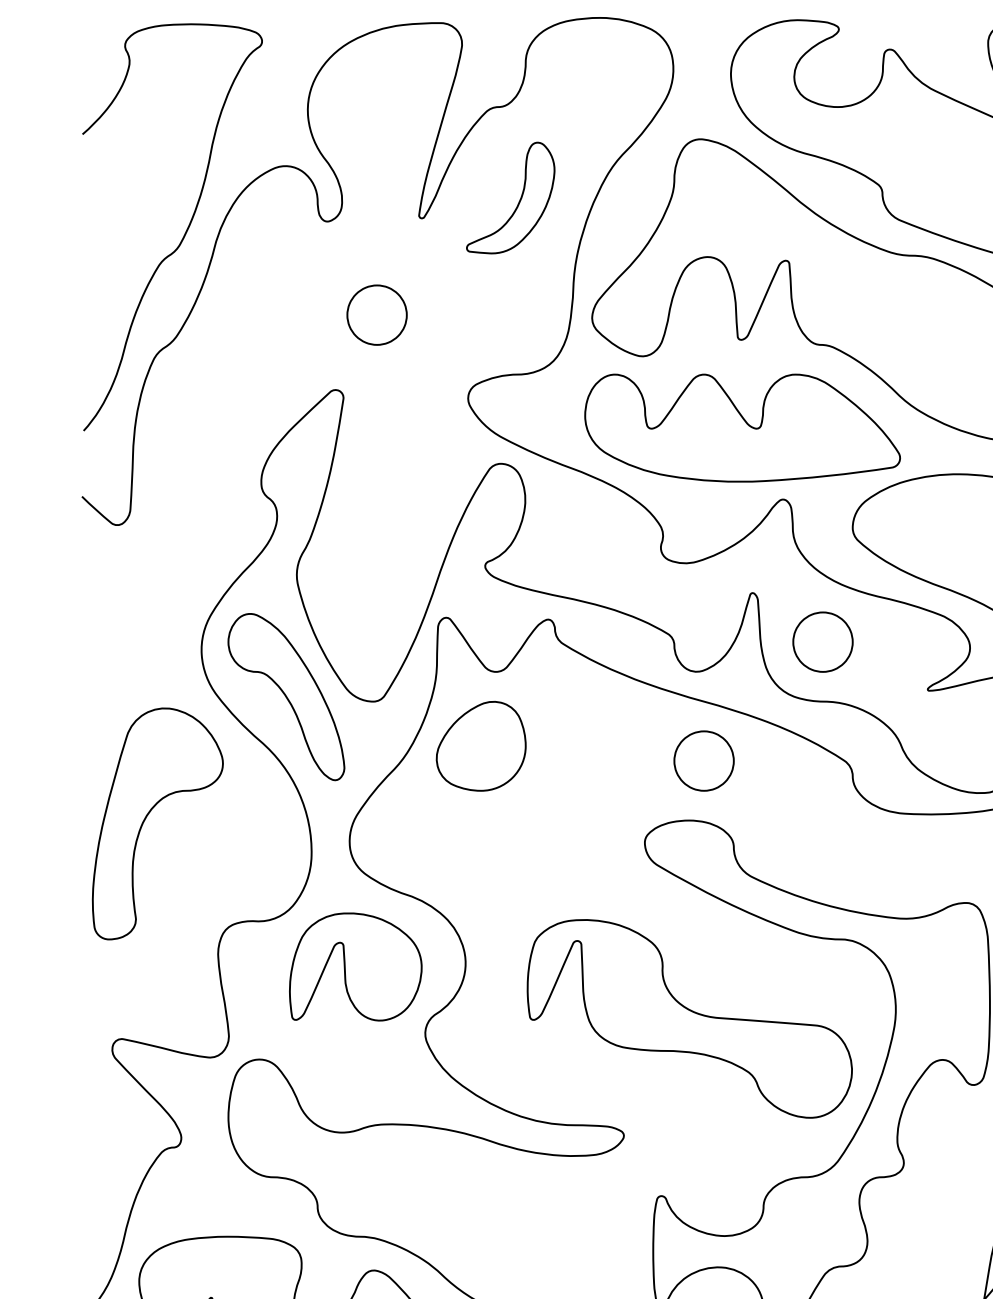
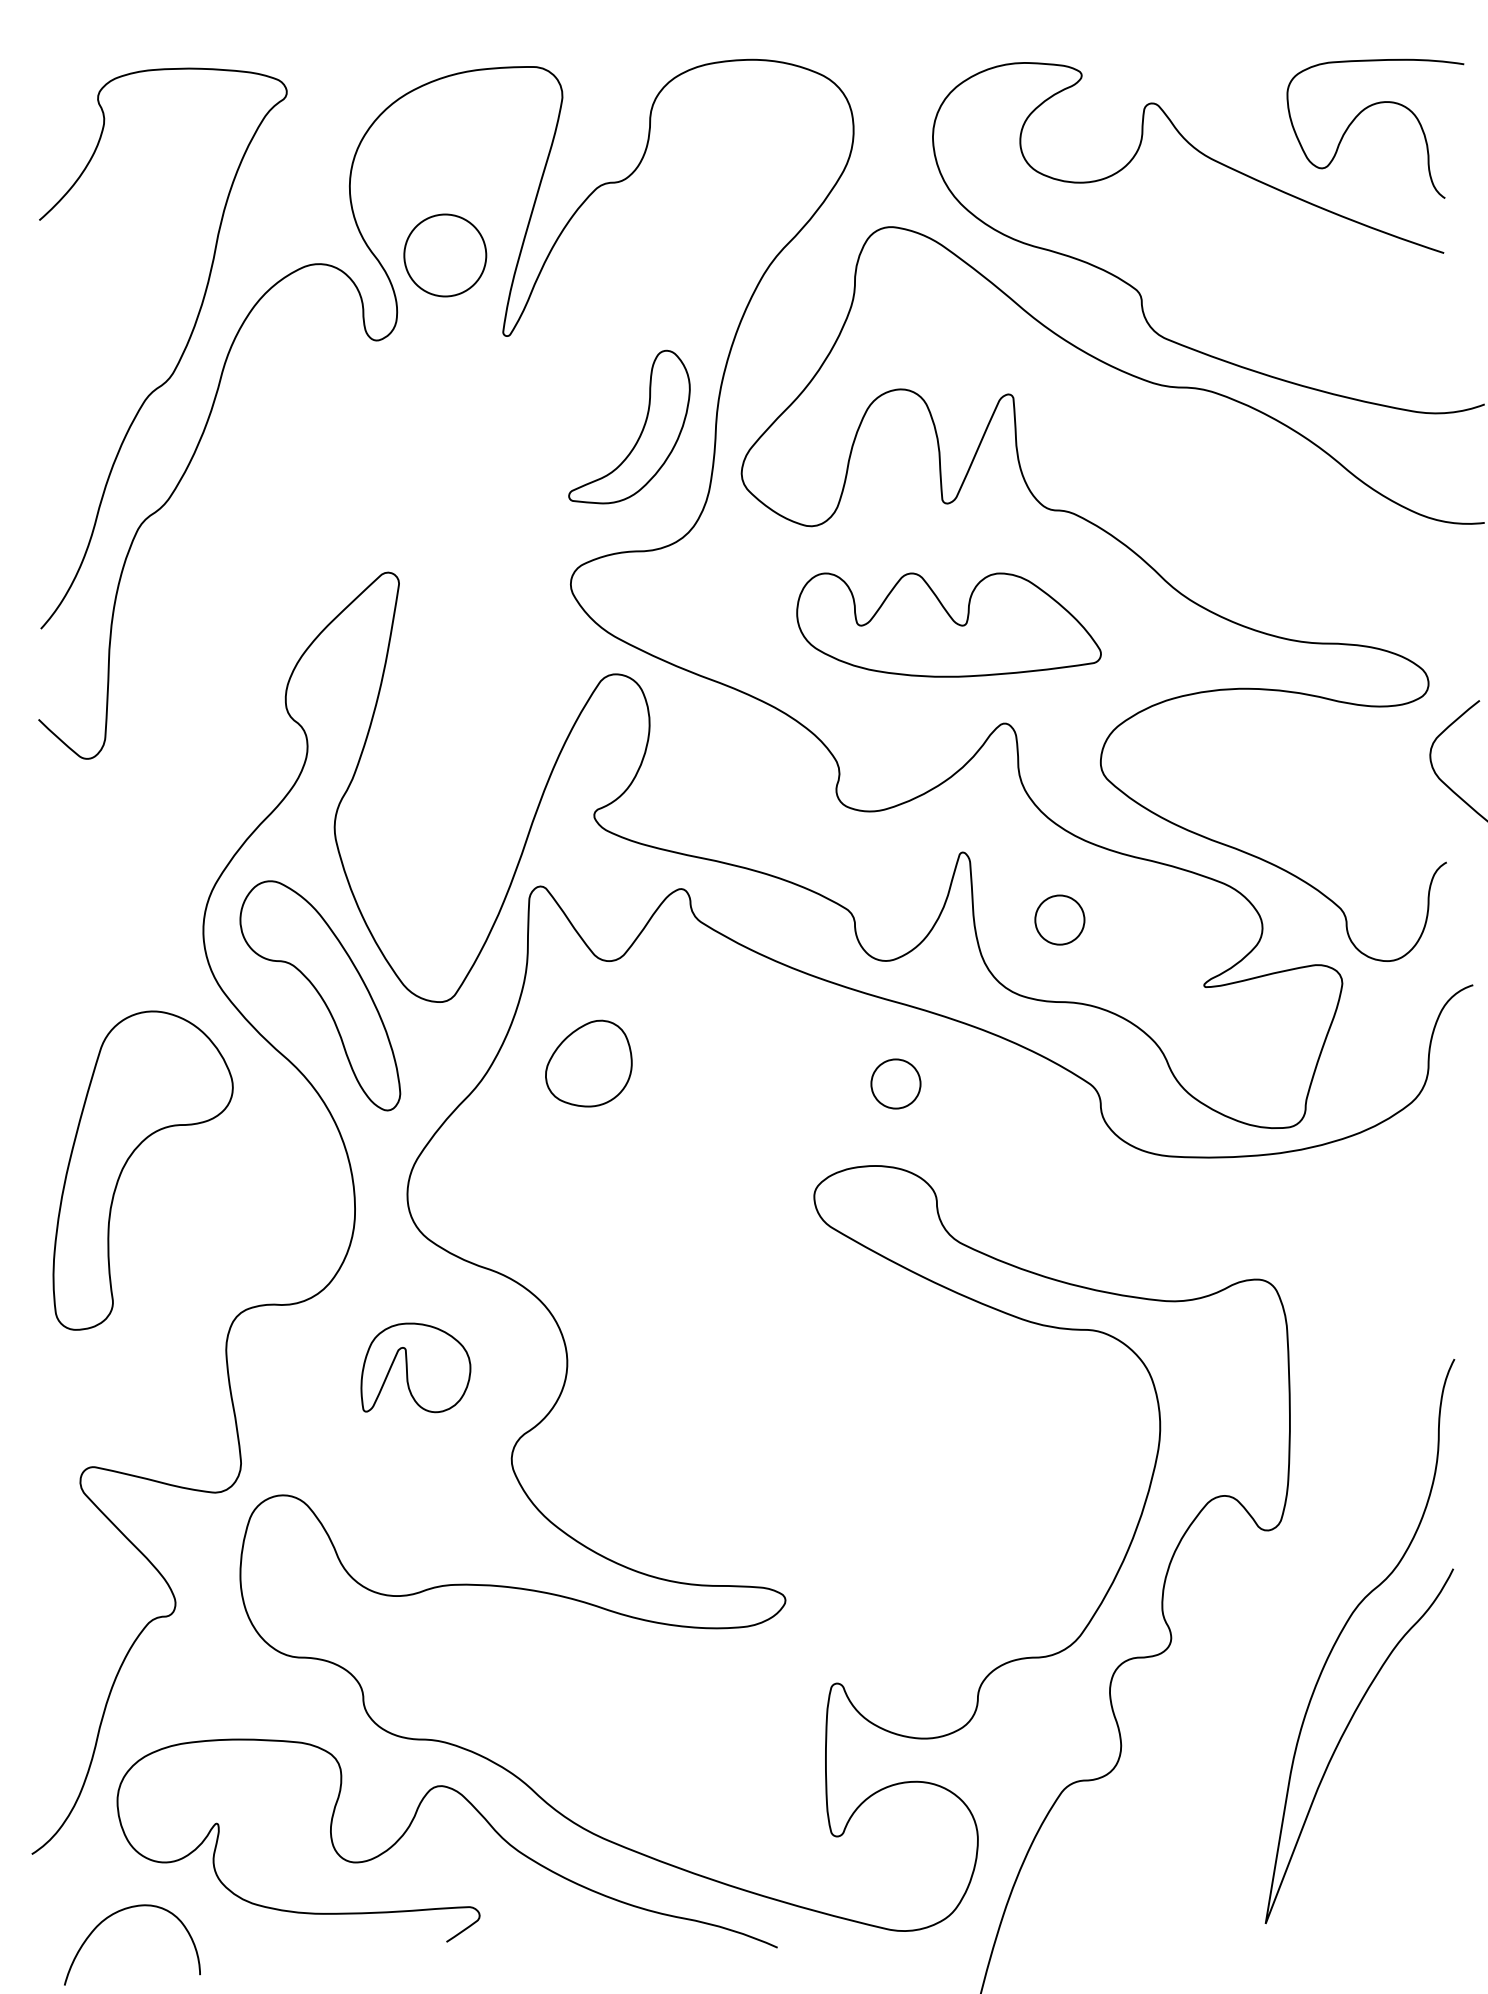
part: (518, 201) -> (640, 432), moved
part: (377, 315) -> (445, 255), moved
part: (742, 427) -> (948, 624), size x0.7
part: (822, 641) -> (1059, 919), size x0.6
part: (481, 746) -> (588, 1063), size x0.7
part: (703, 760) -> (895, 1083), size x0.6
part: (355, 966) -> (415, 1367), size x0.6
part: (689, 1019) -> (875, 1439), removed

